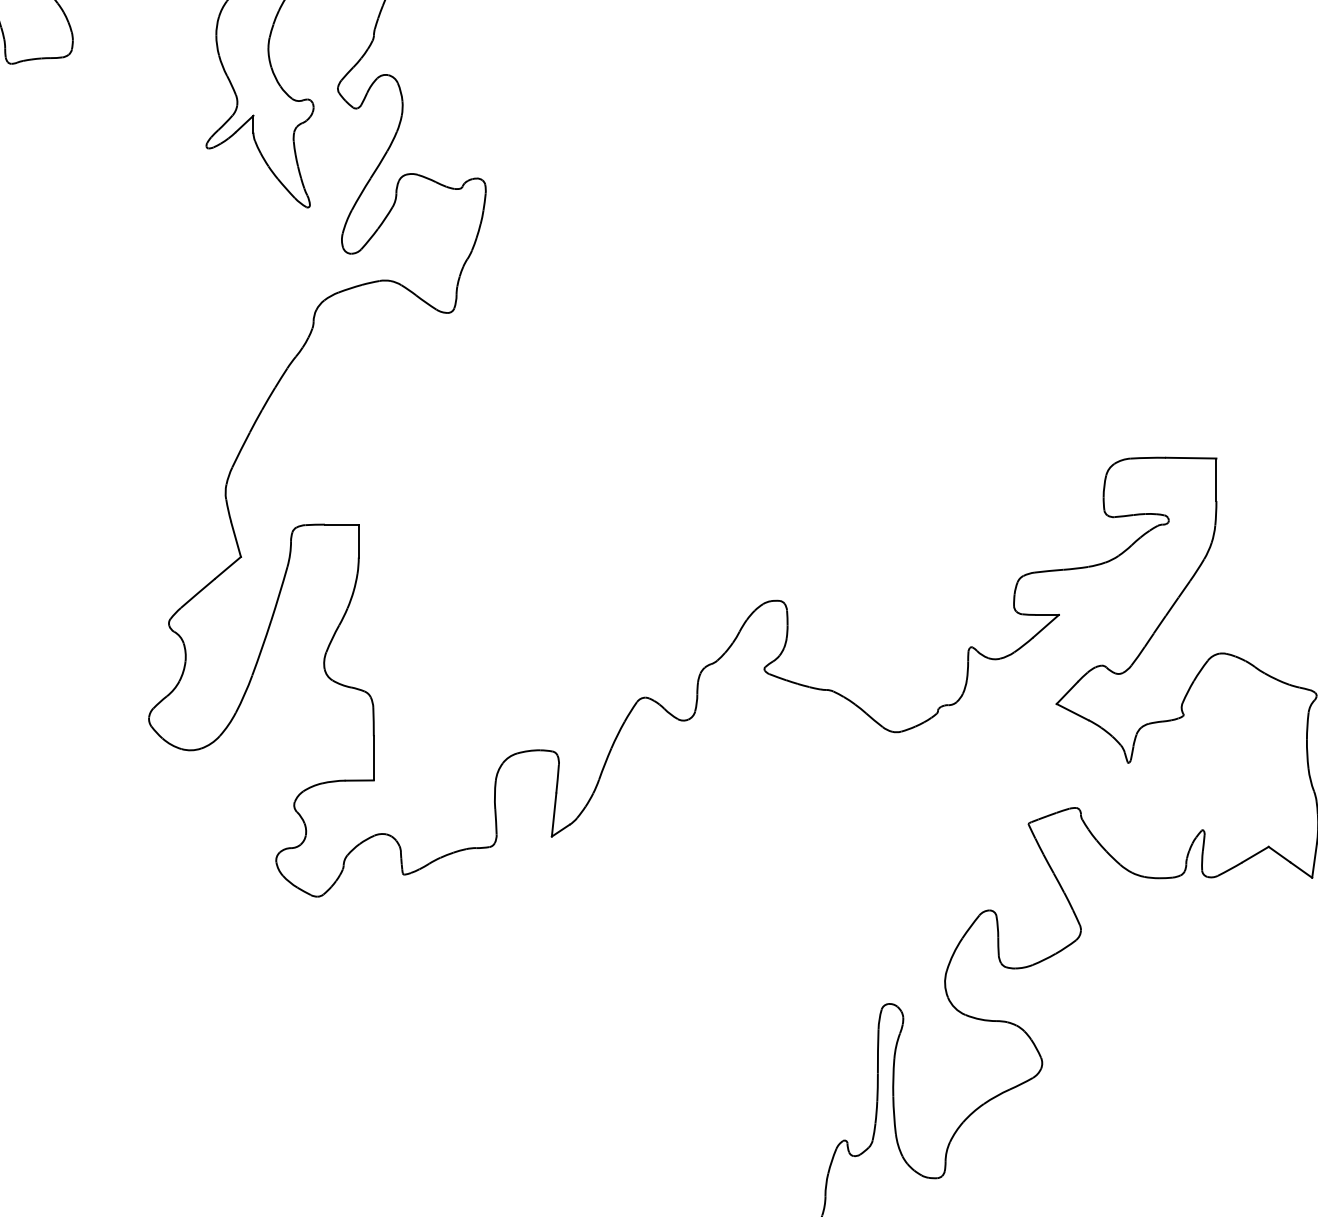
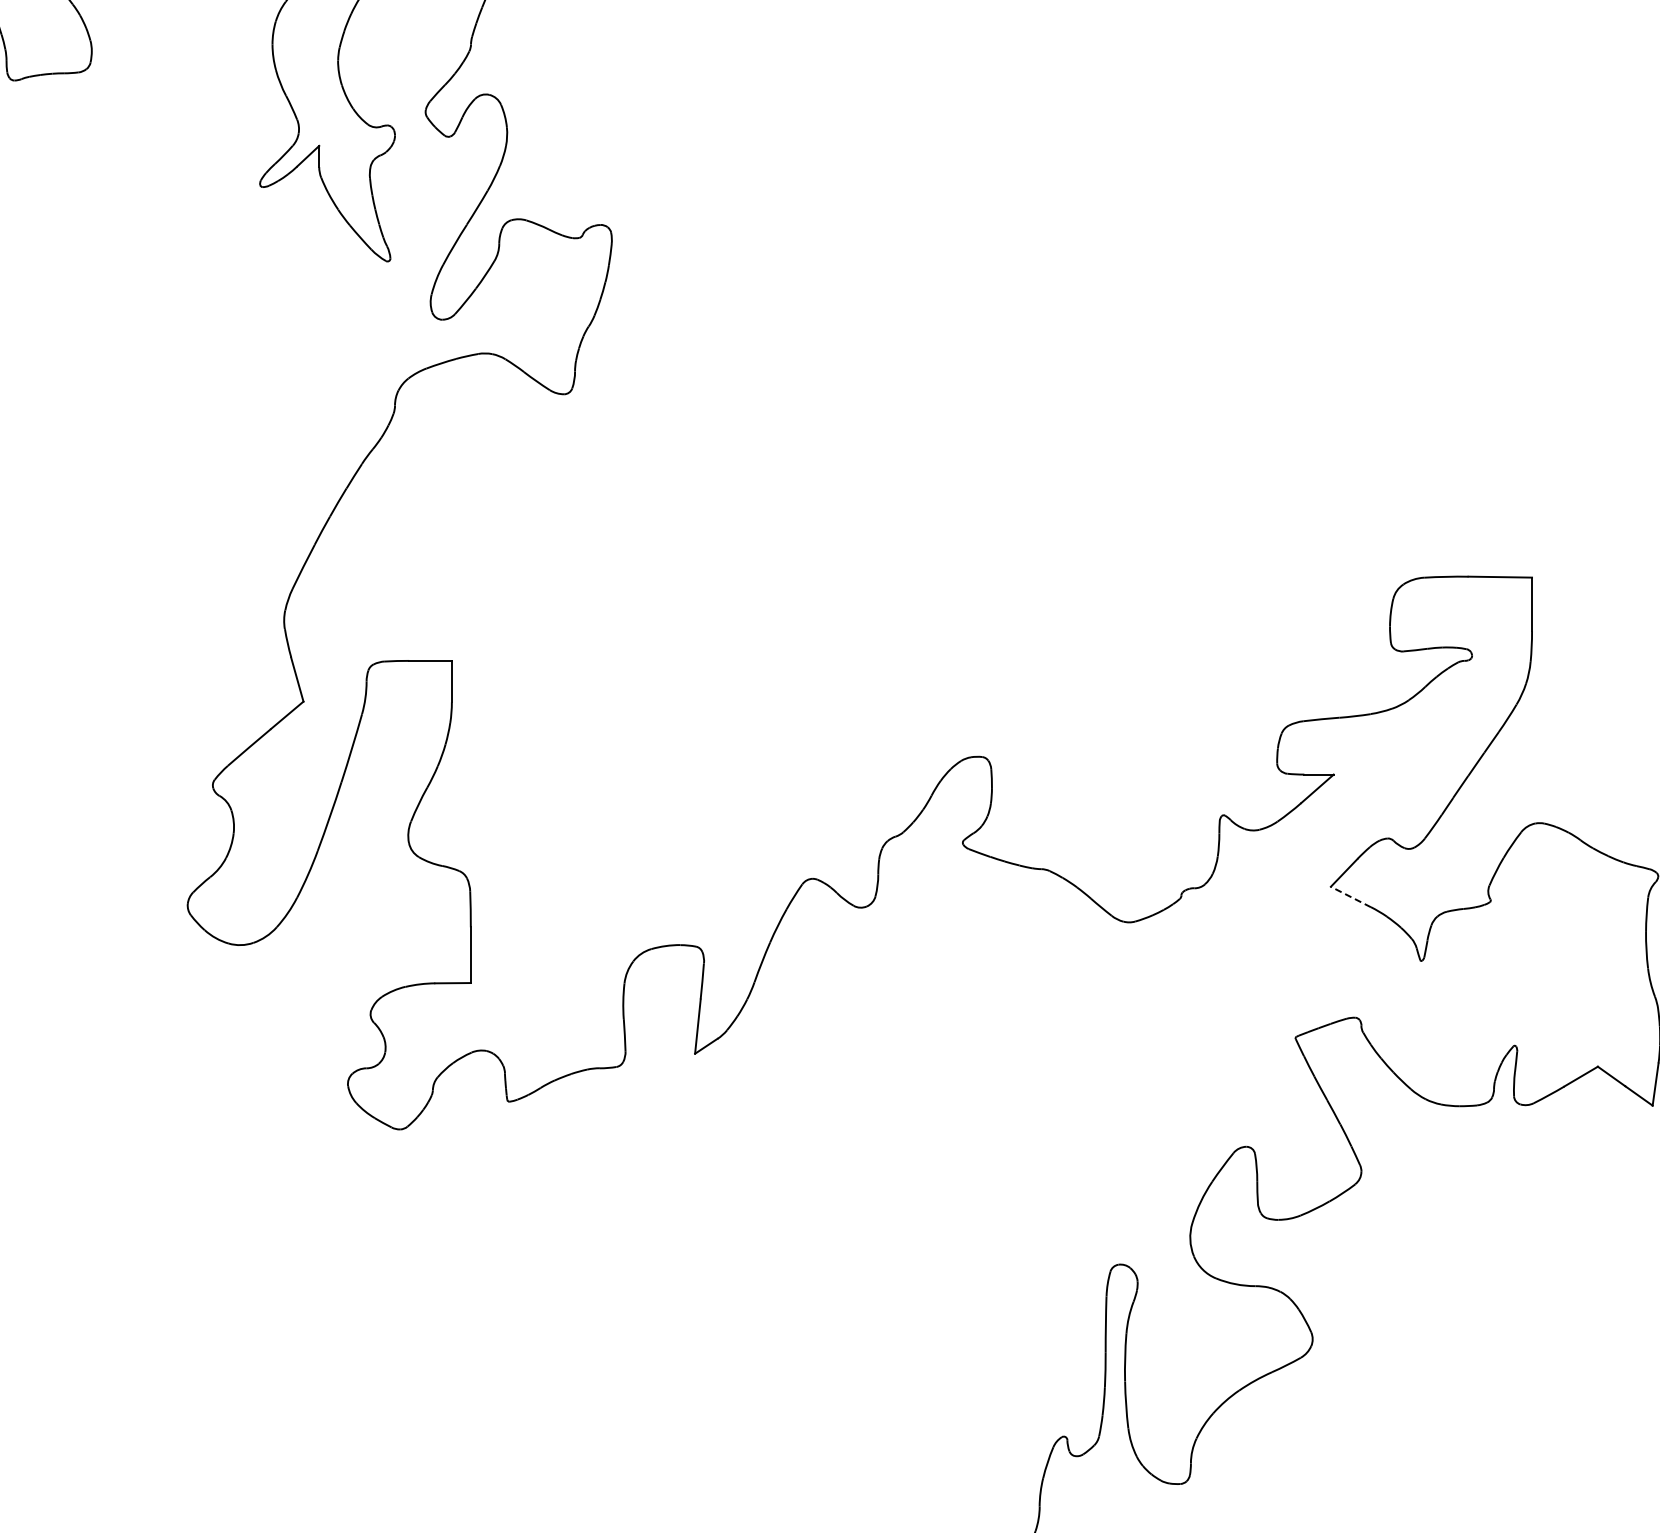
line: (1072, 712) -> (1350, 897), solid -> dashed

